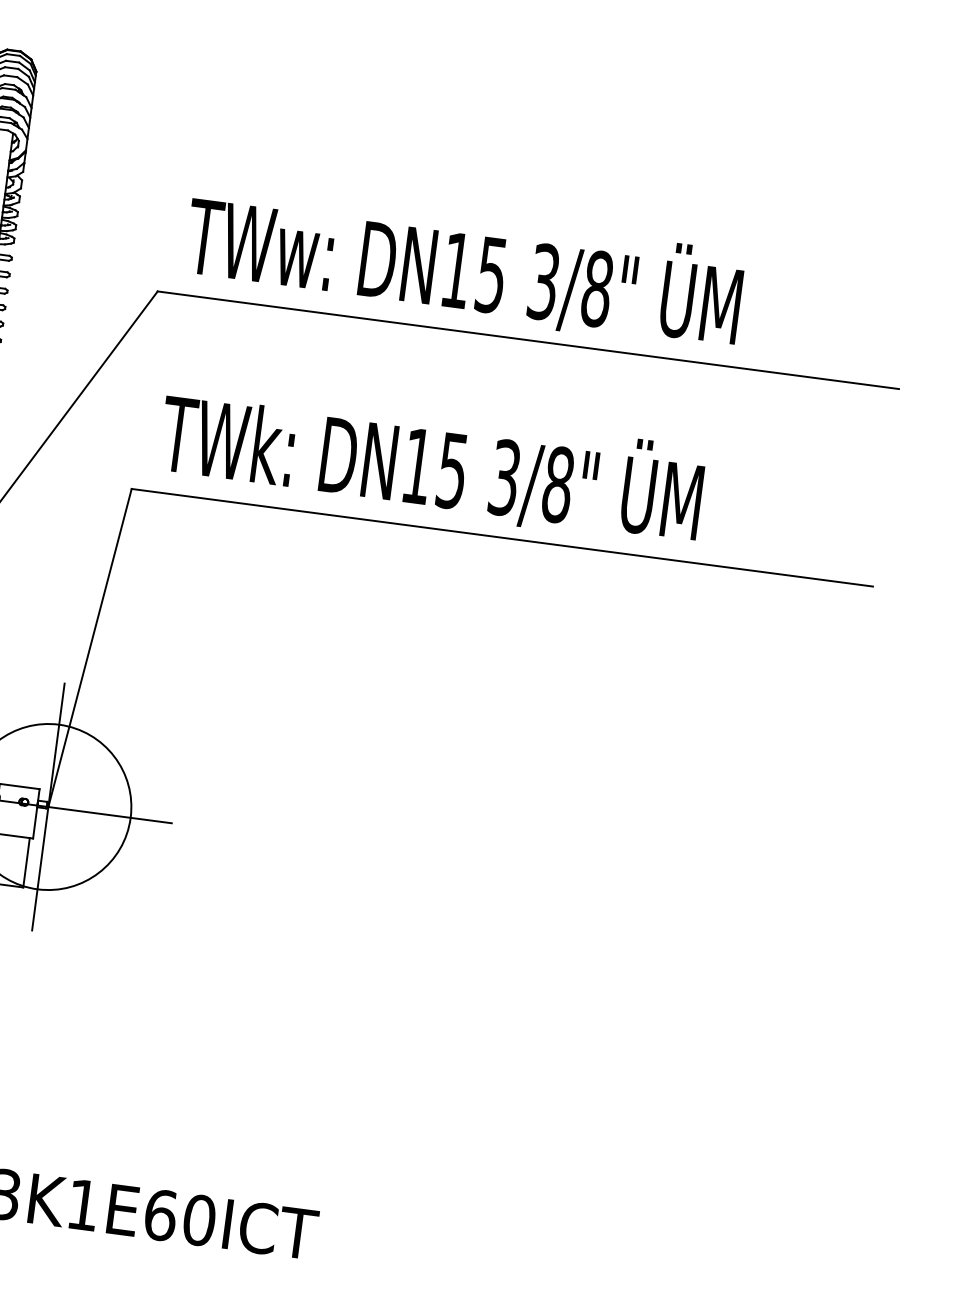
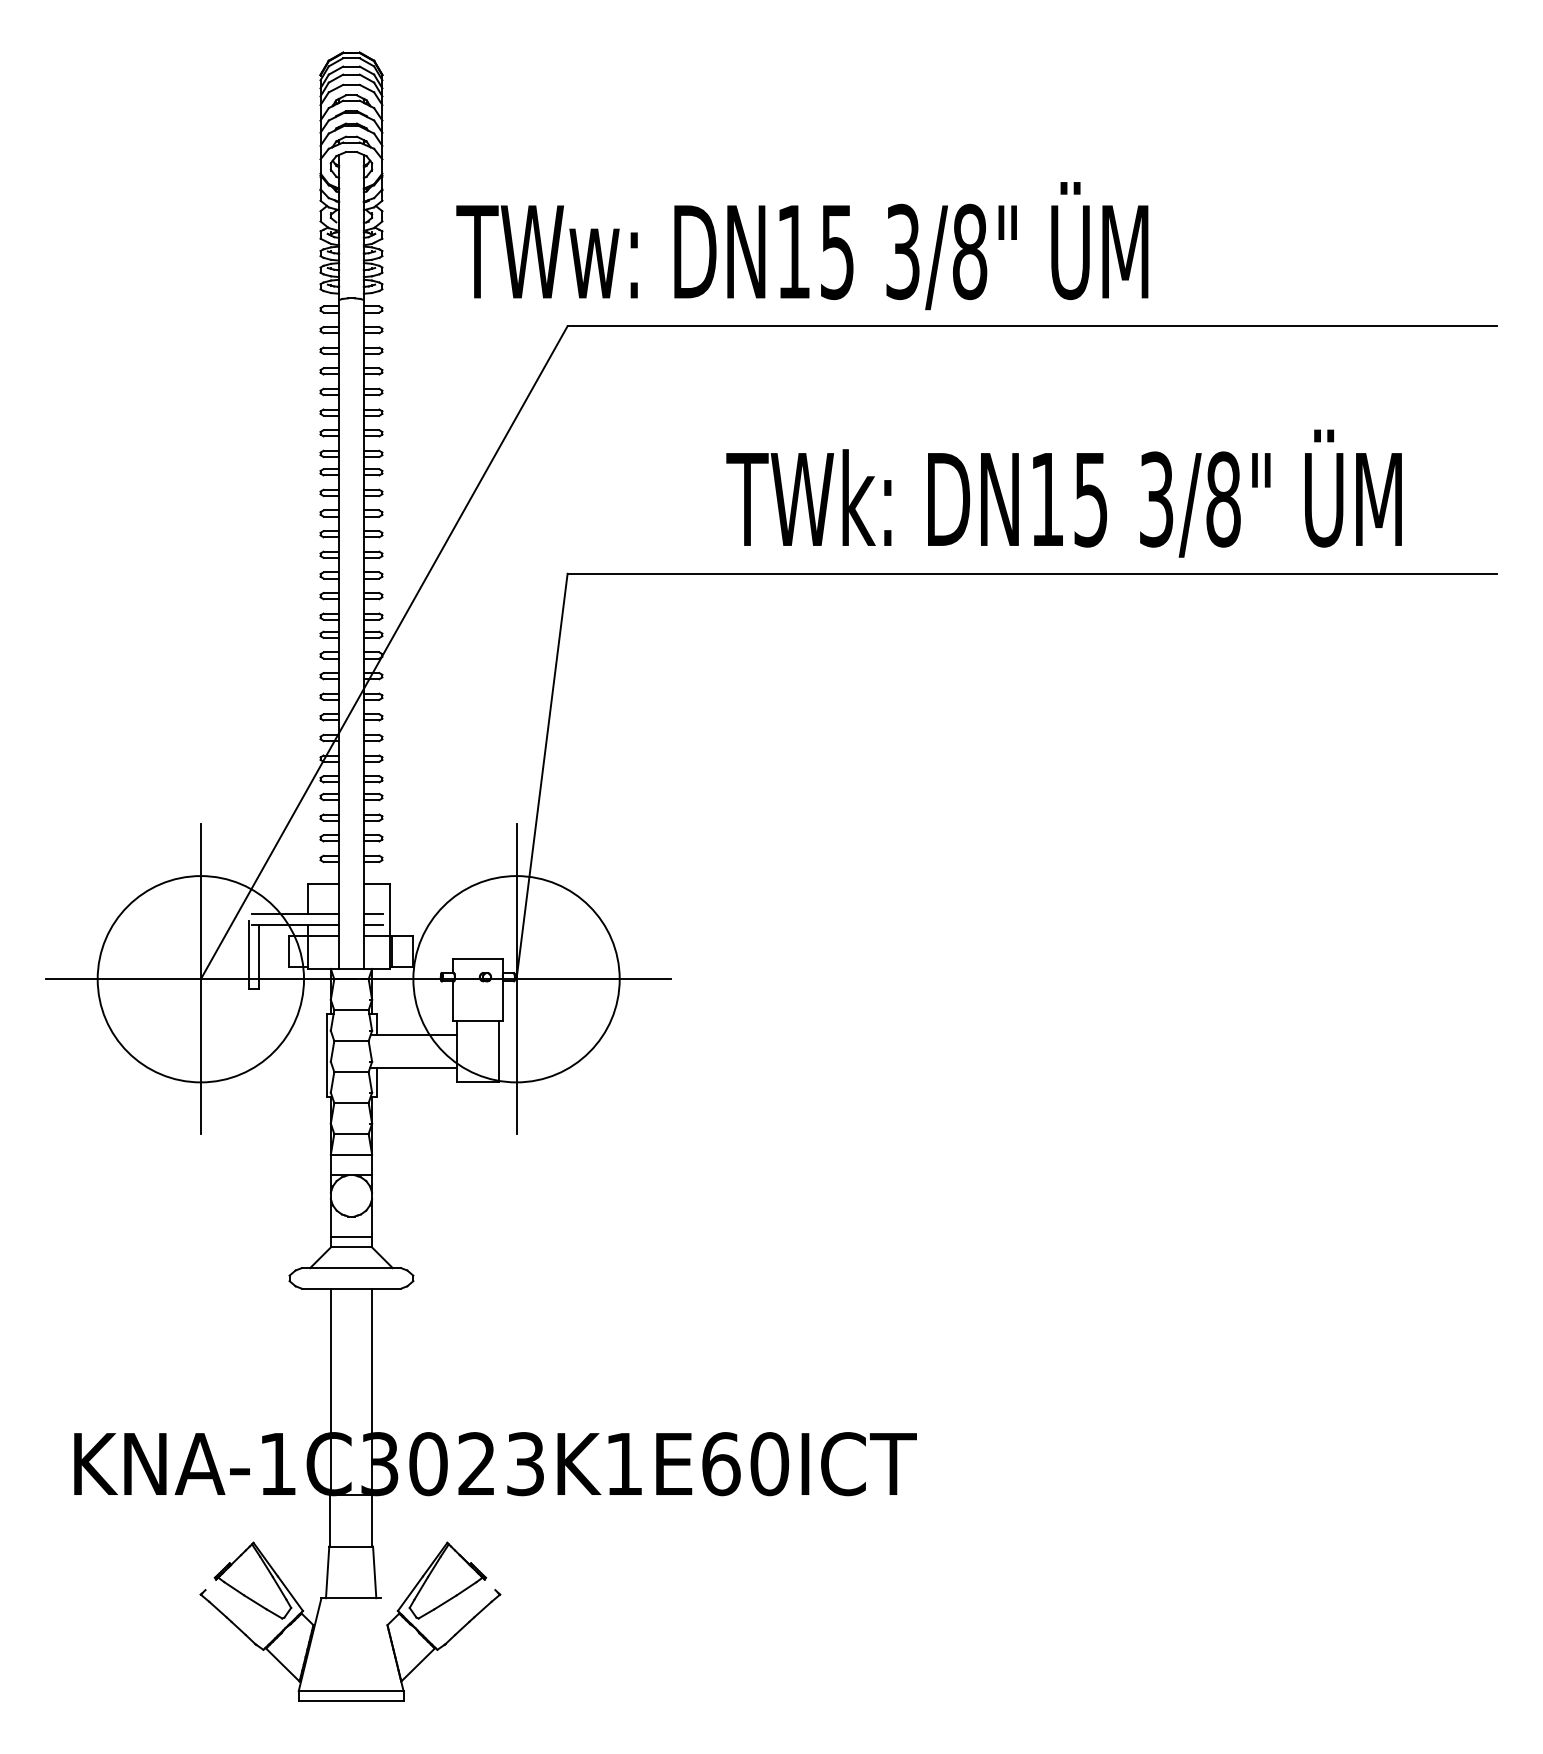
text: (464, 267) -> (802, 246), moved
text: (431, 463) -> (1063, 493), moved

